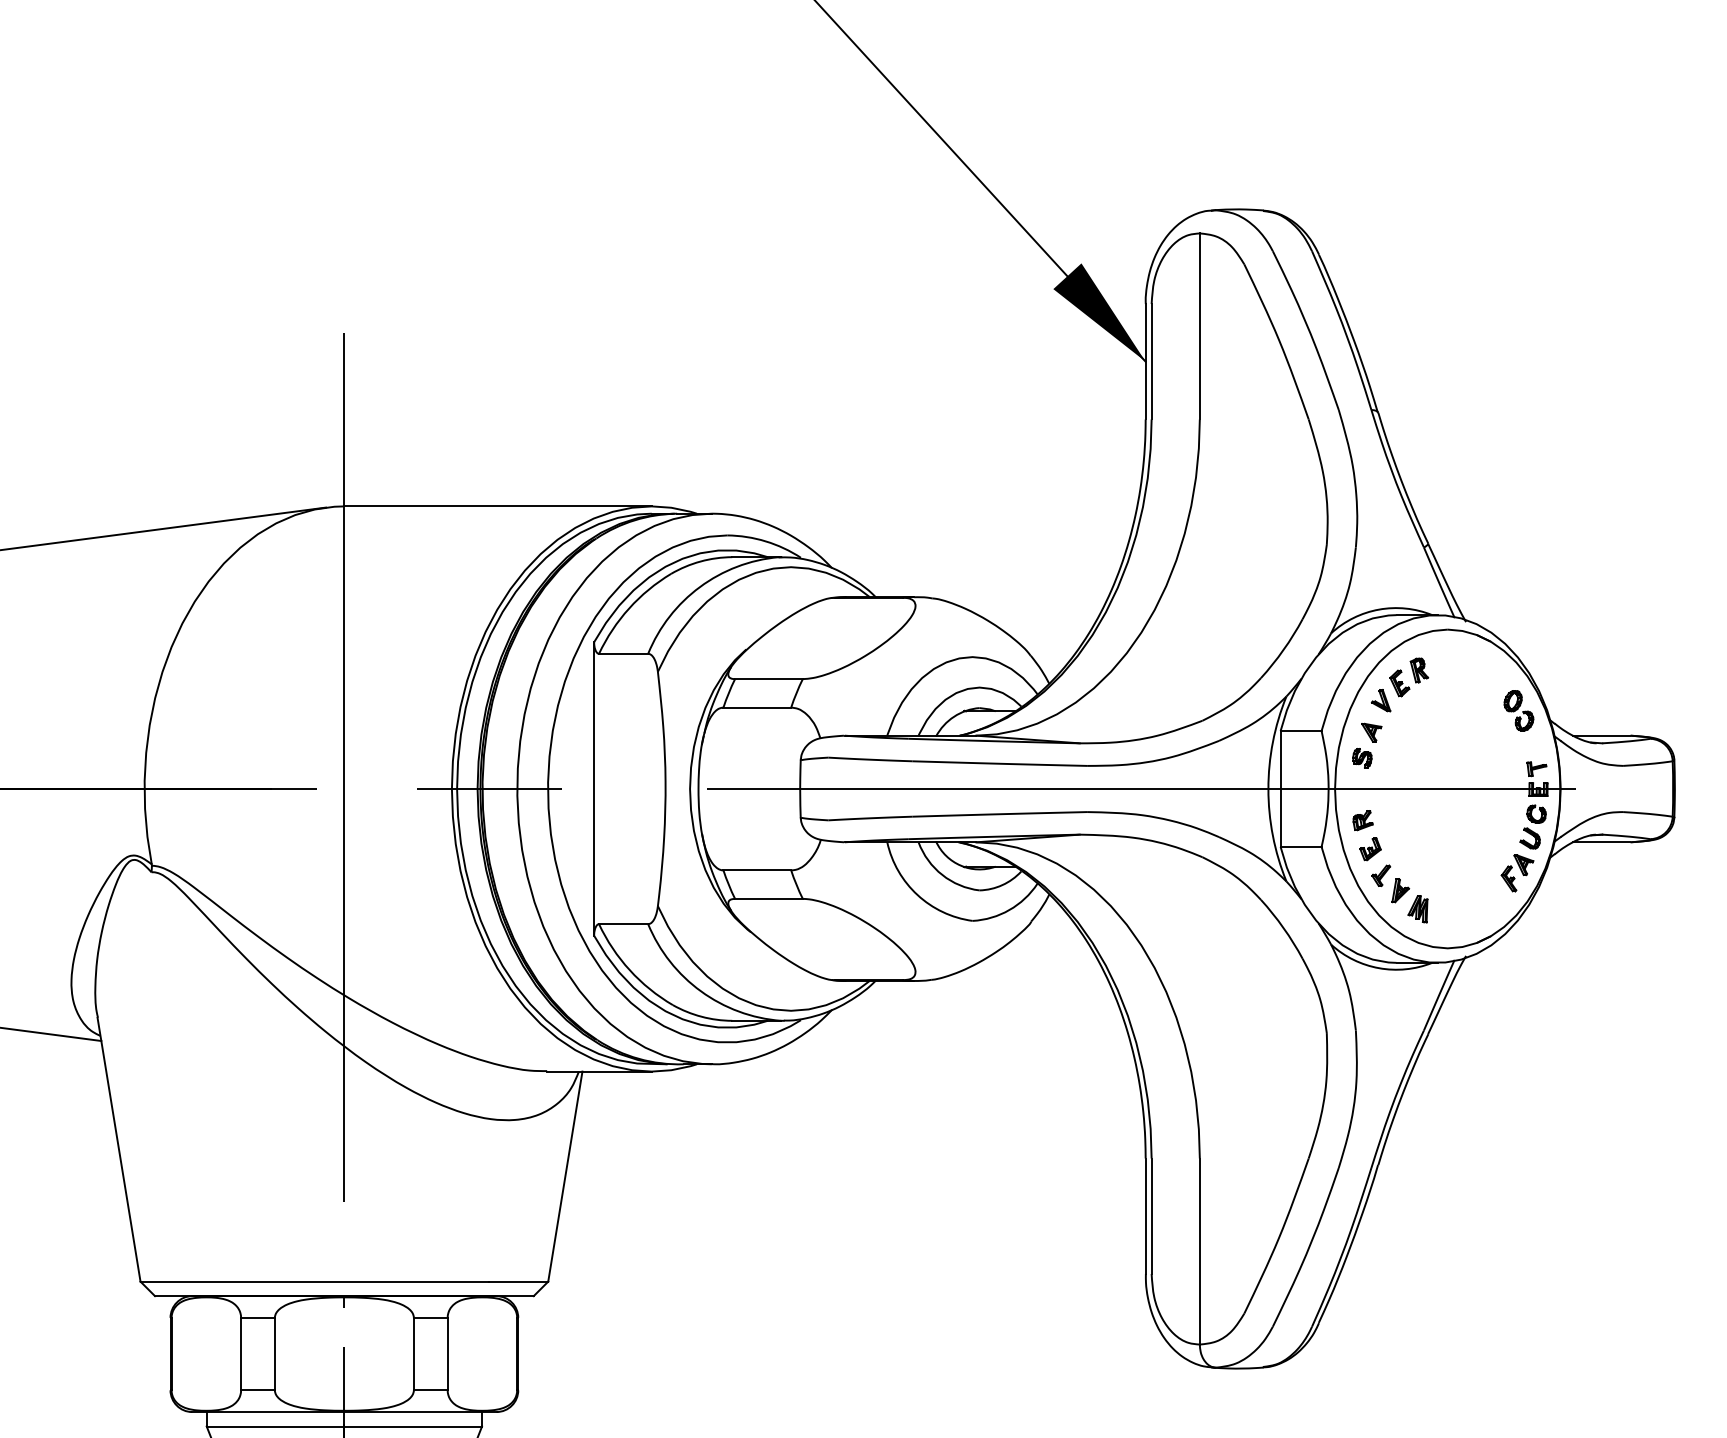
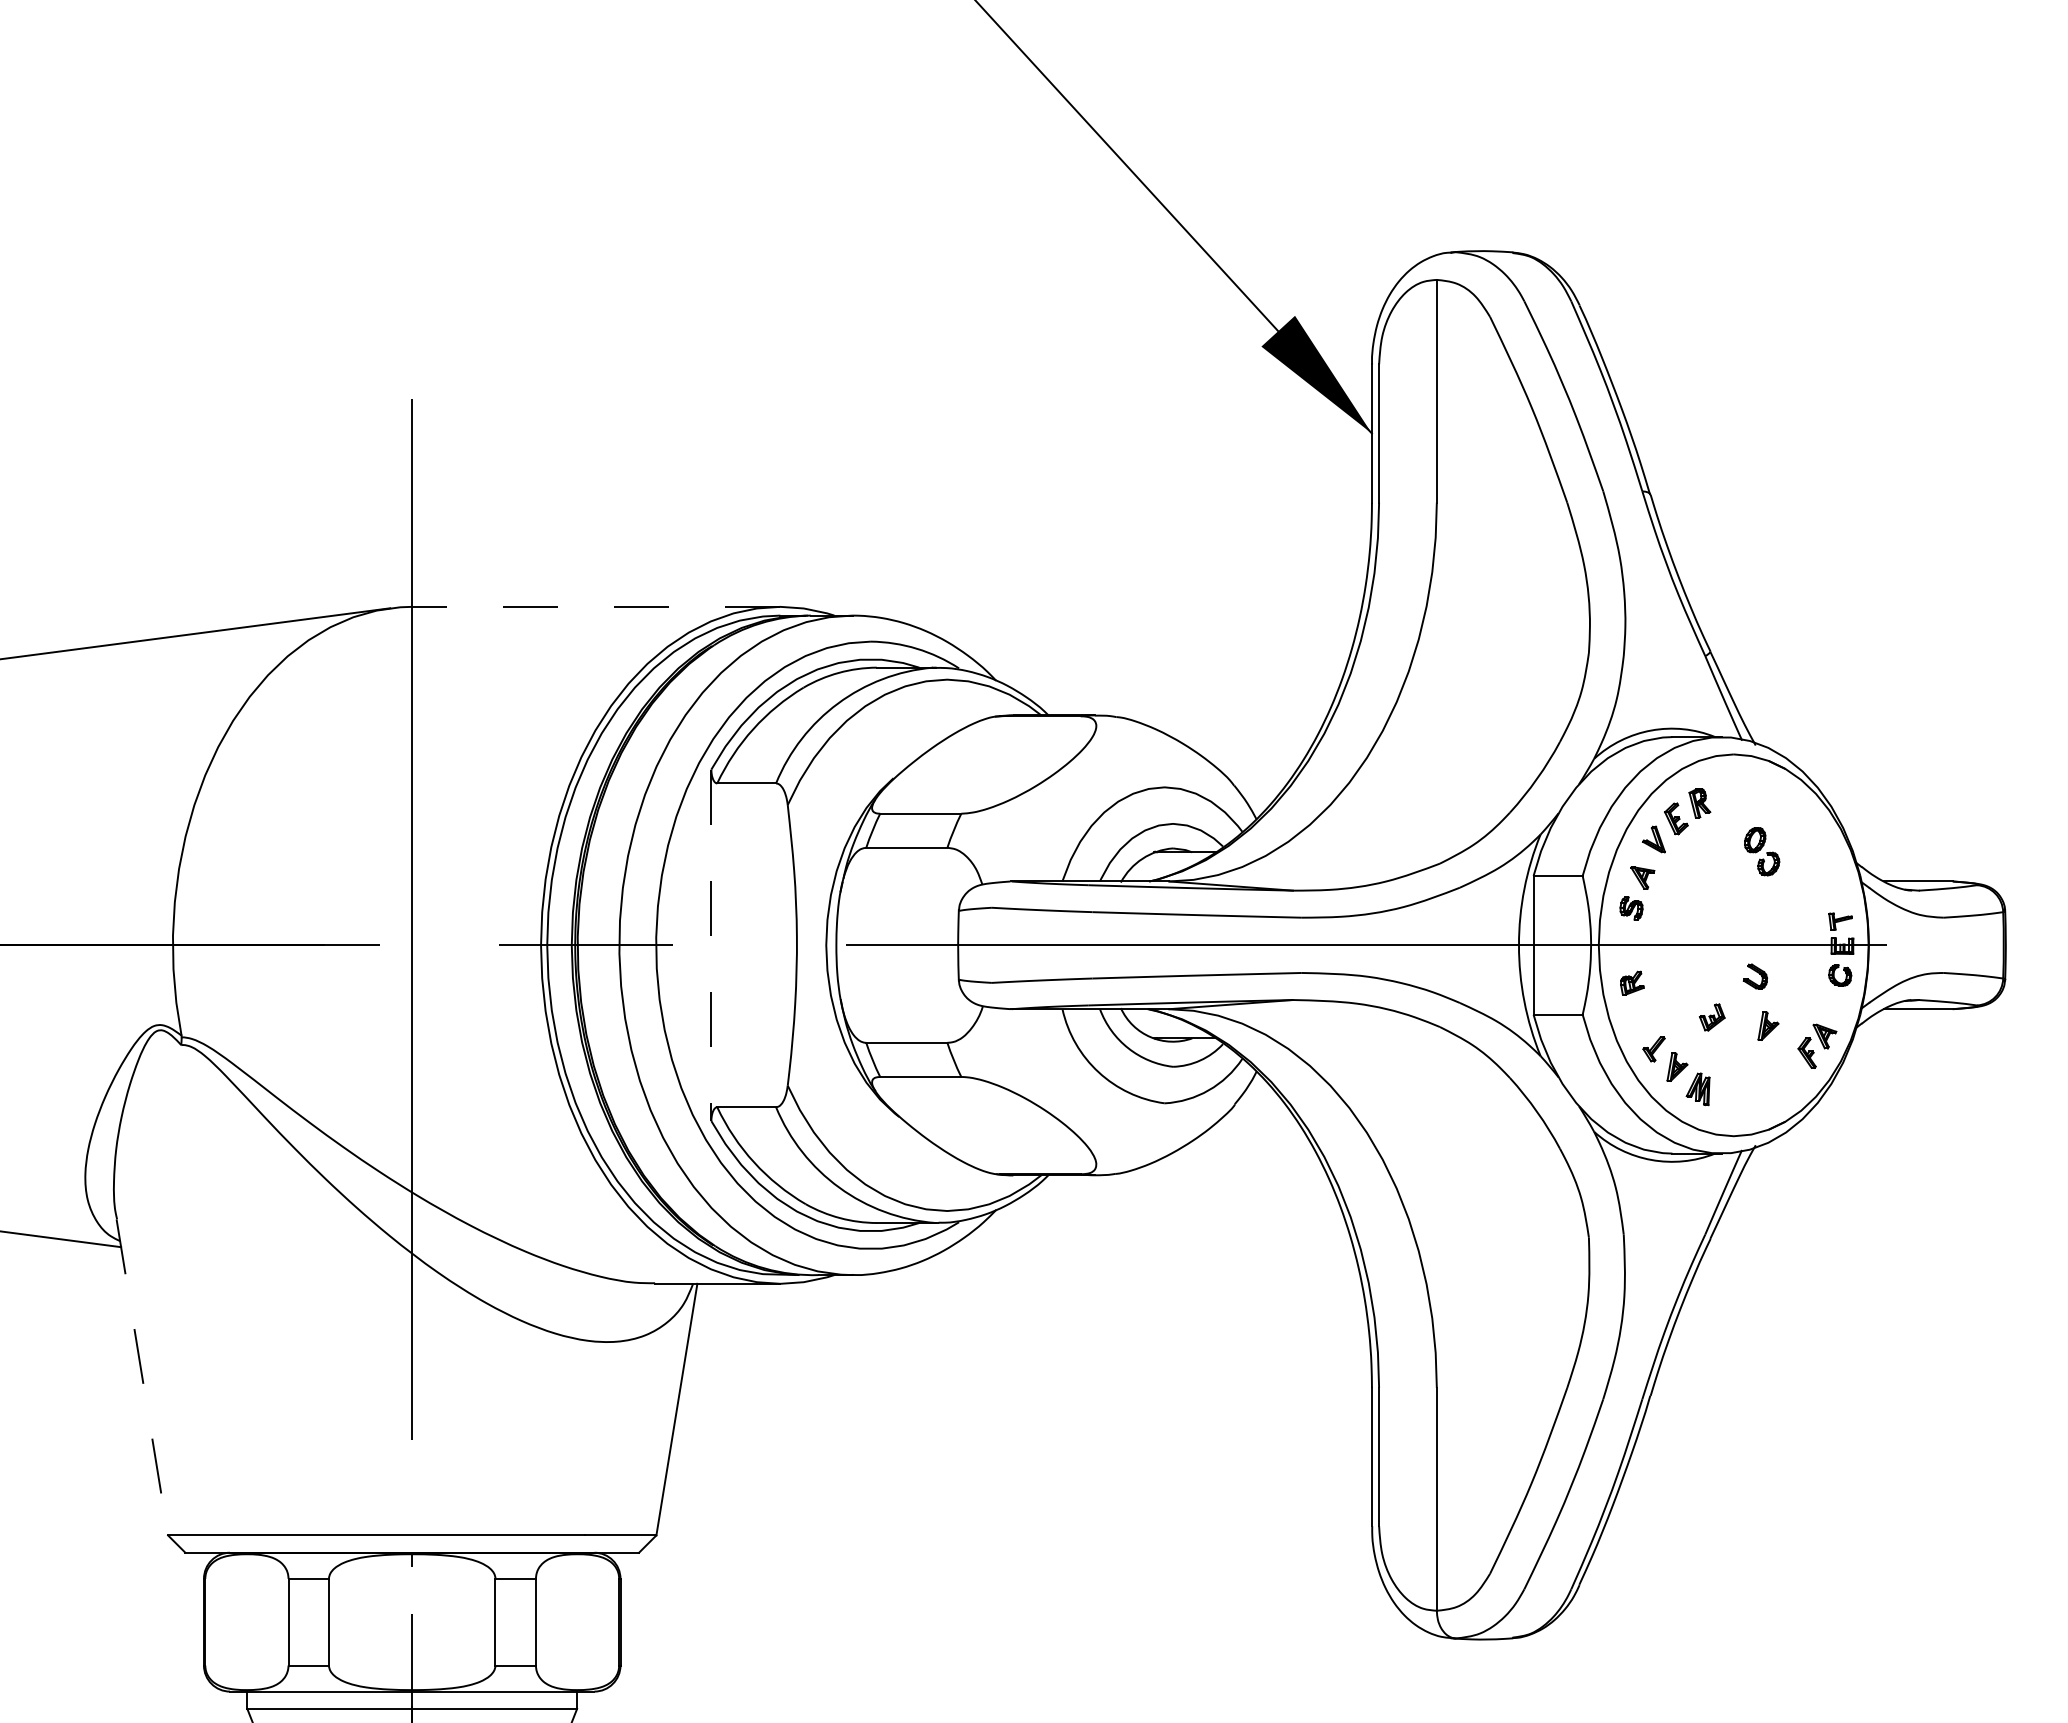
line: (497, 506) -> (595, 606), solid -> dashed
part: (1519, 710) -> (1762, 851), moved
line: (594, 789) -> (711, 945), solid -> dashed
part: (1530, 838) -> (1755, 976), moved
part: (1369, 849) -> (1711, 1017), moved
part: (1476, 855) -> (1768, 1025), added
line: (119, 1149) -> (142, 1377), solid -> dashed

